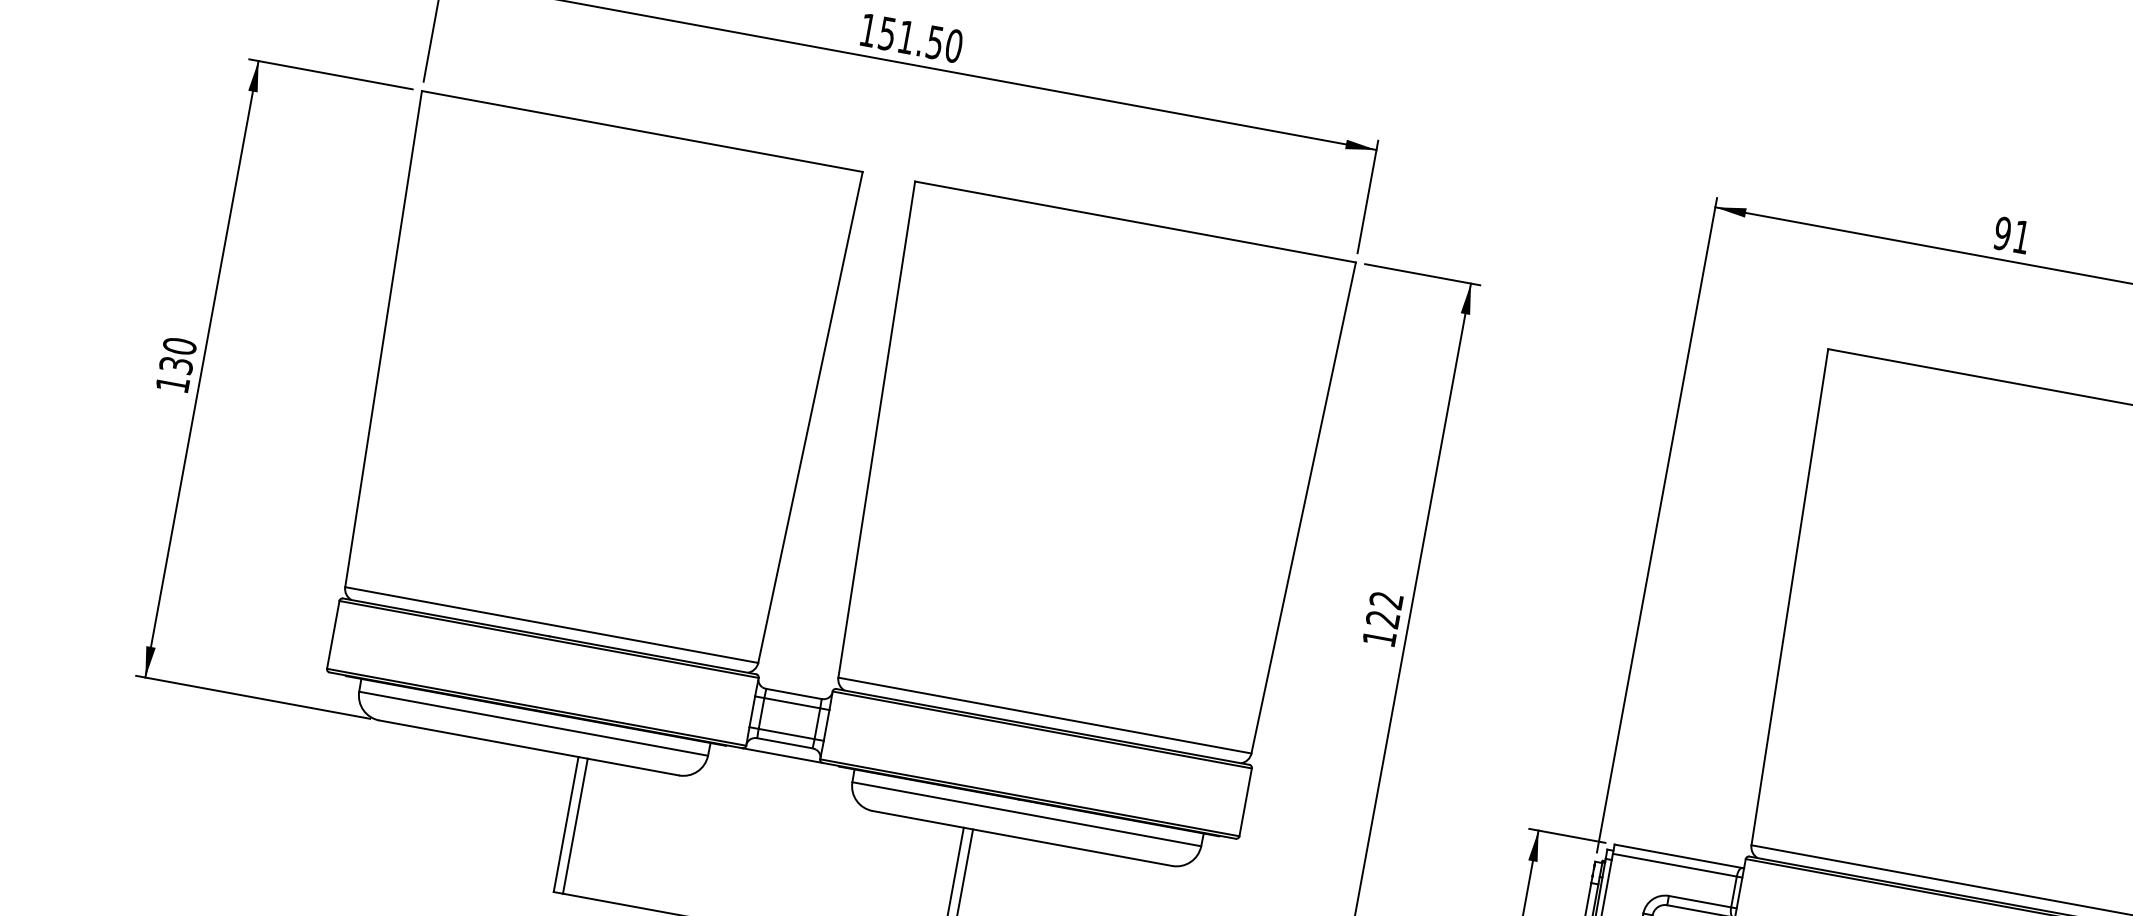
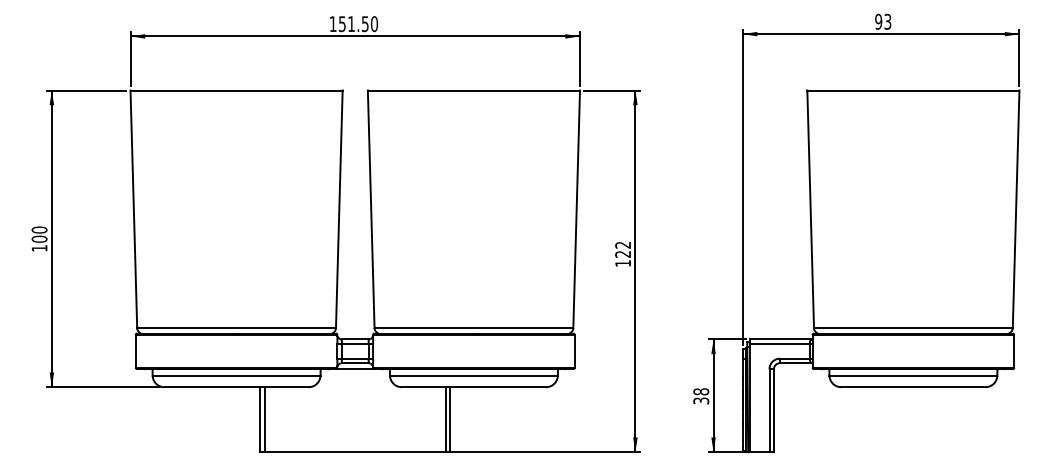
text: (2021, 236) -> (887, 21), 91 -> 93
text: (176, 363) -> (39, 238), 130 -> 100

